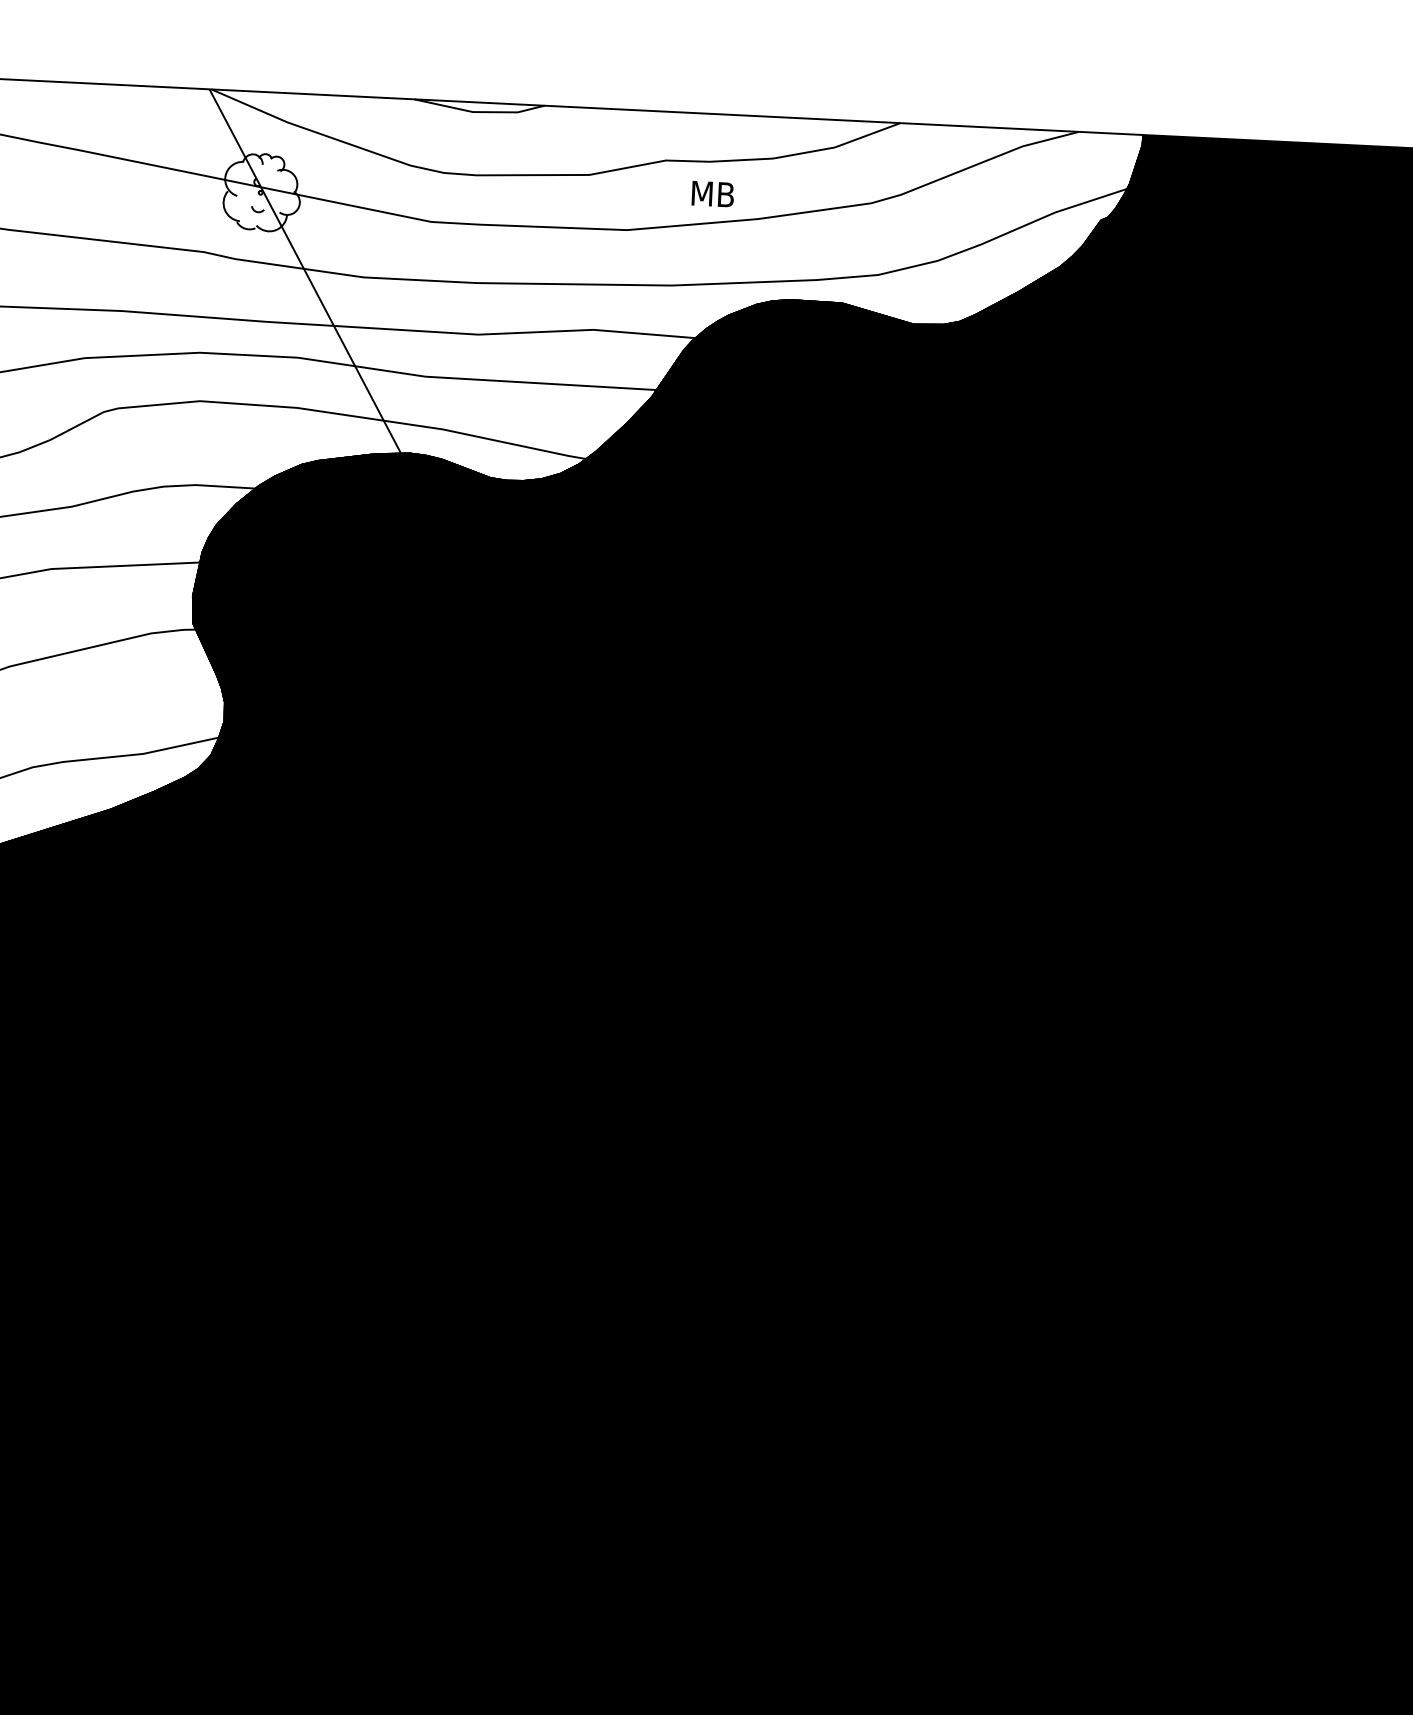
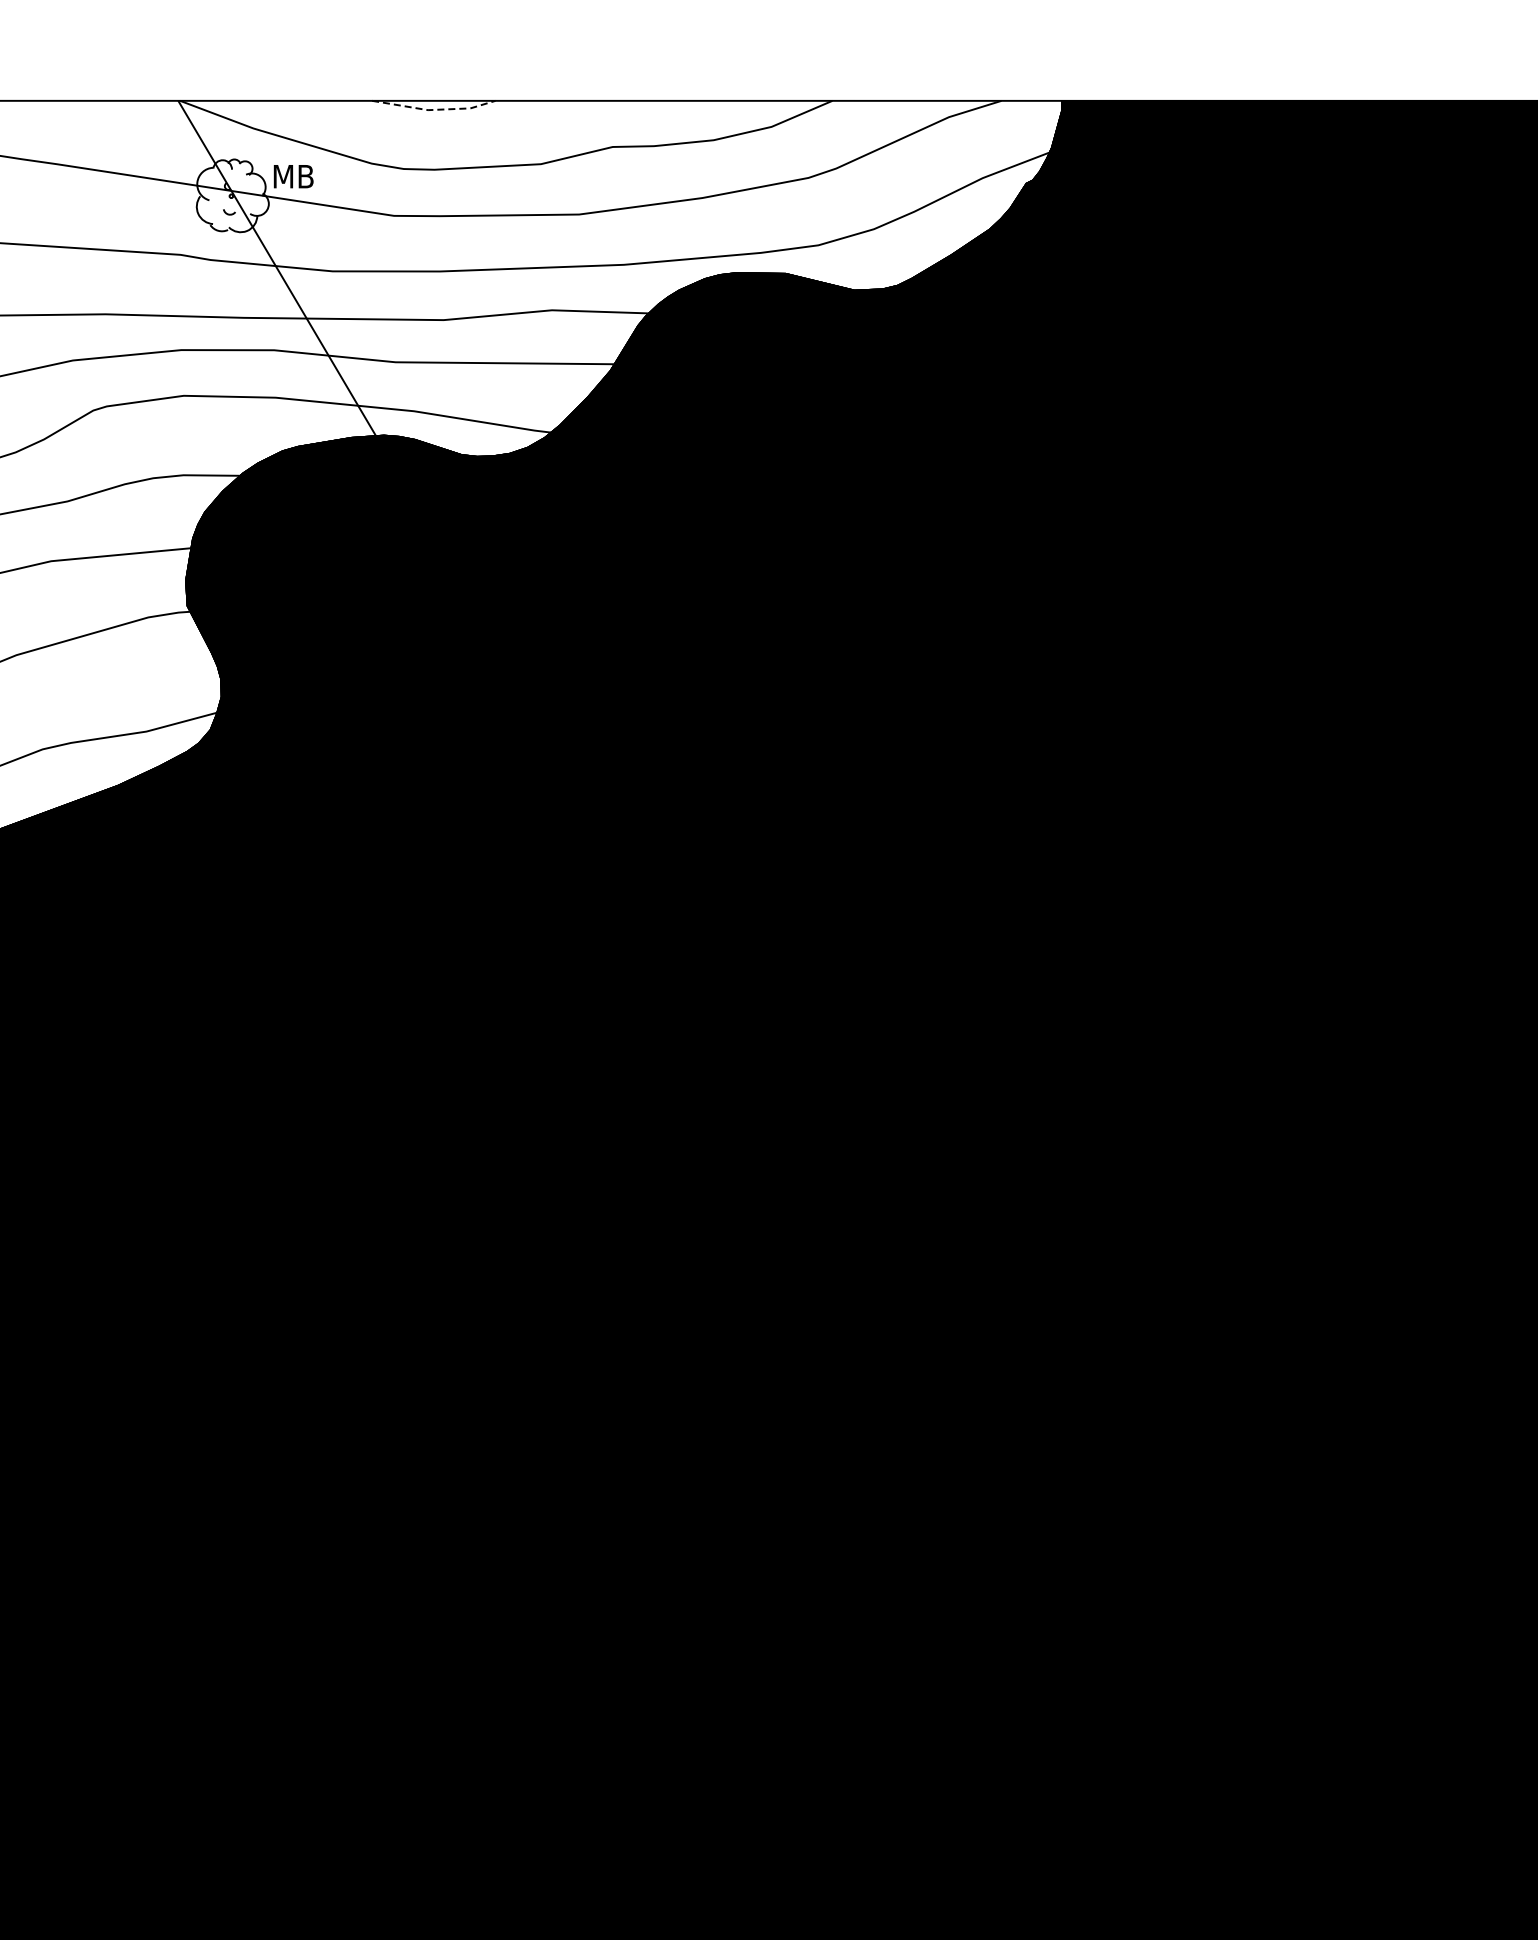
line: (479, 111) -> (434, 109), solid -> dashed
text: (712, 194) -> (293, 176), moved

